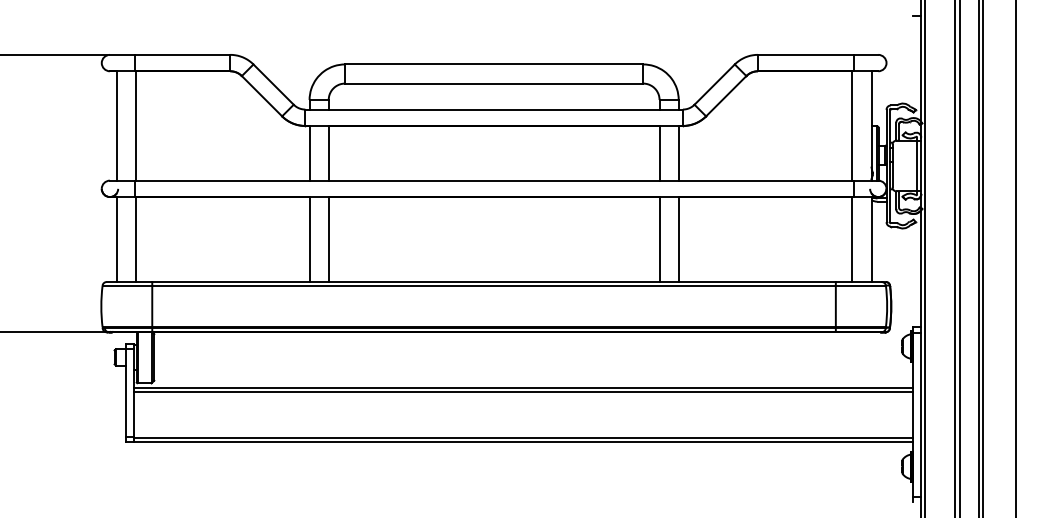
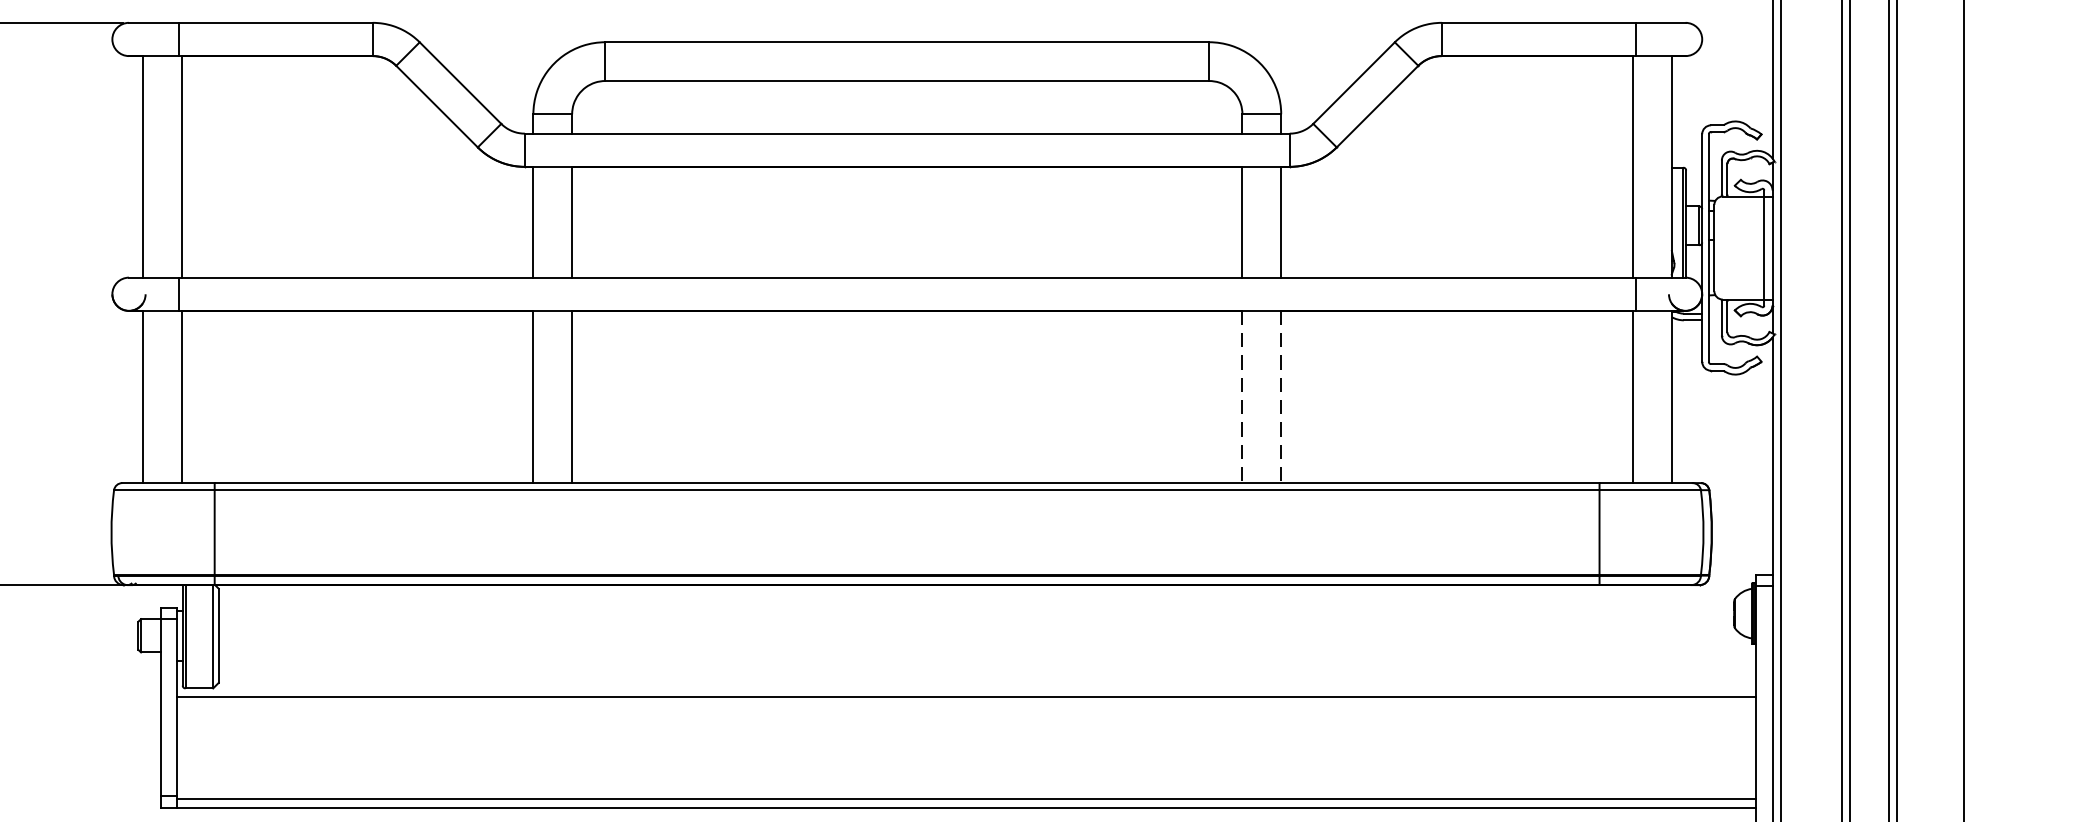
line: (659, 240) -> (1242, 398), solid -> dashed
line: (678, 240) -> (1280, 398), solid -> dashed
line: (523, 391) -> (966, 704), removed

